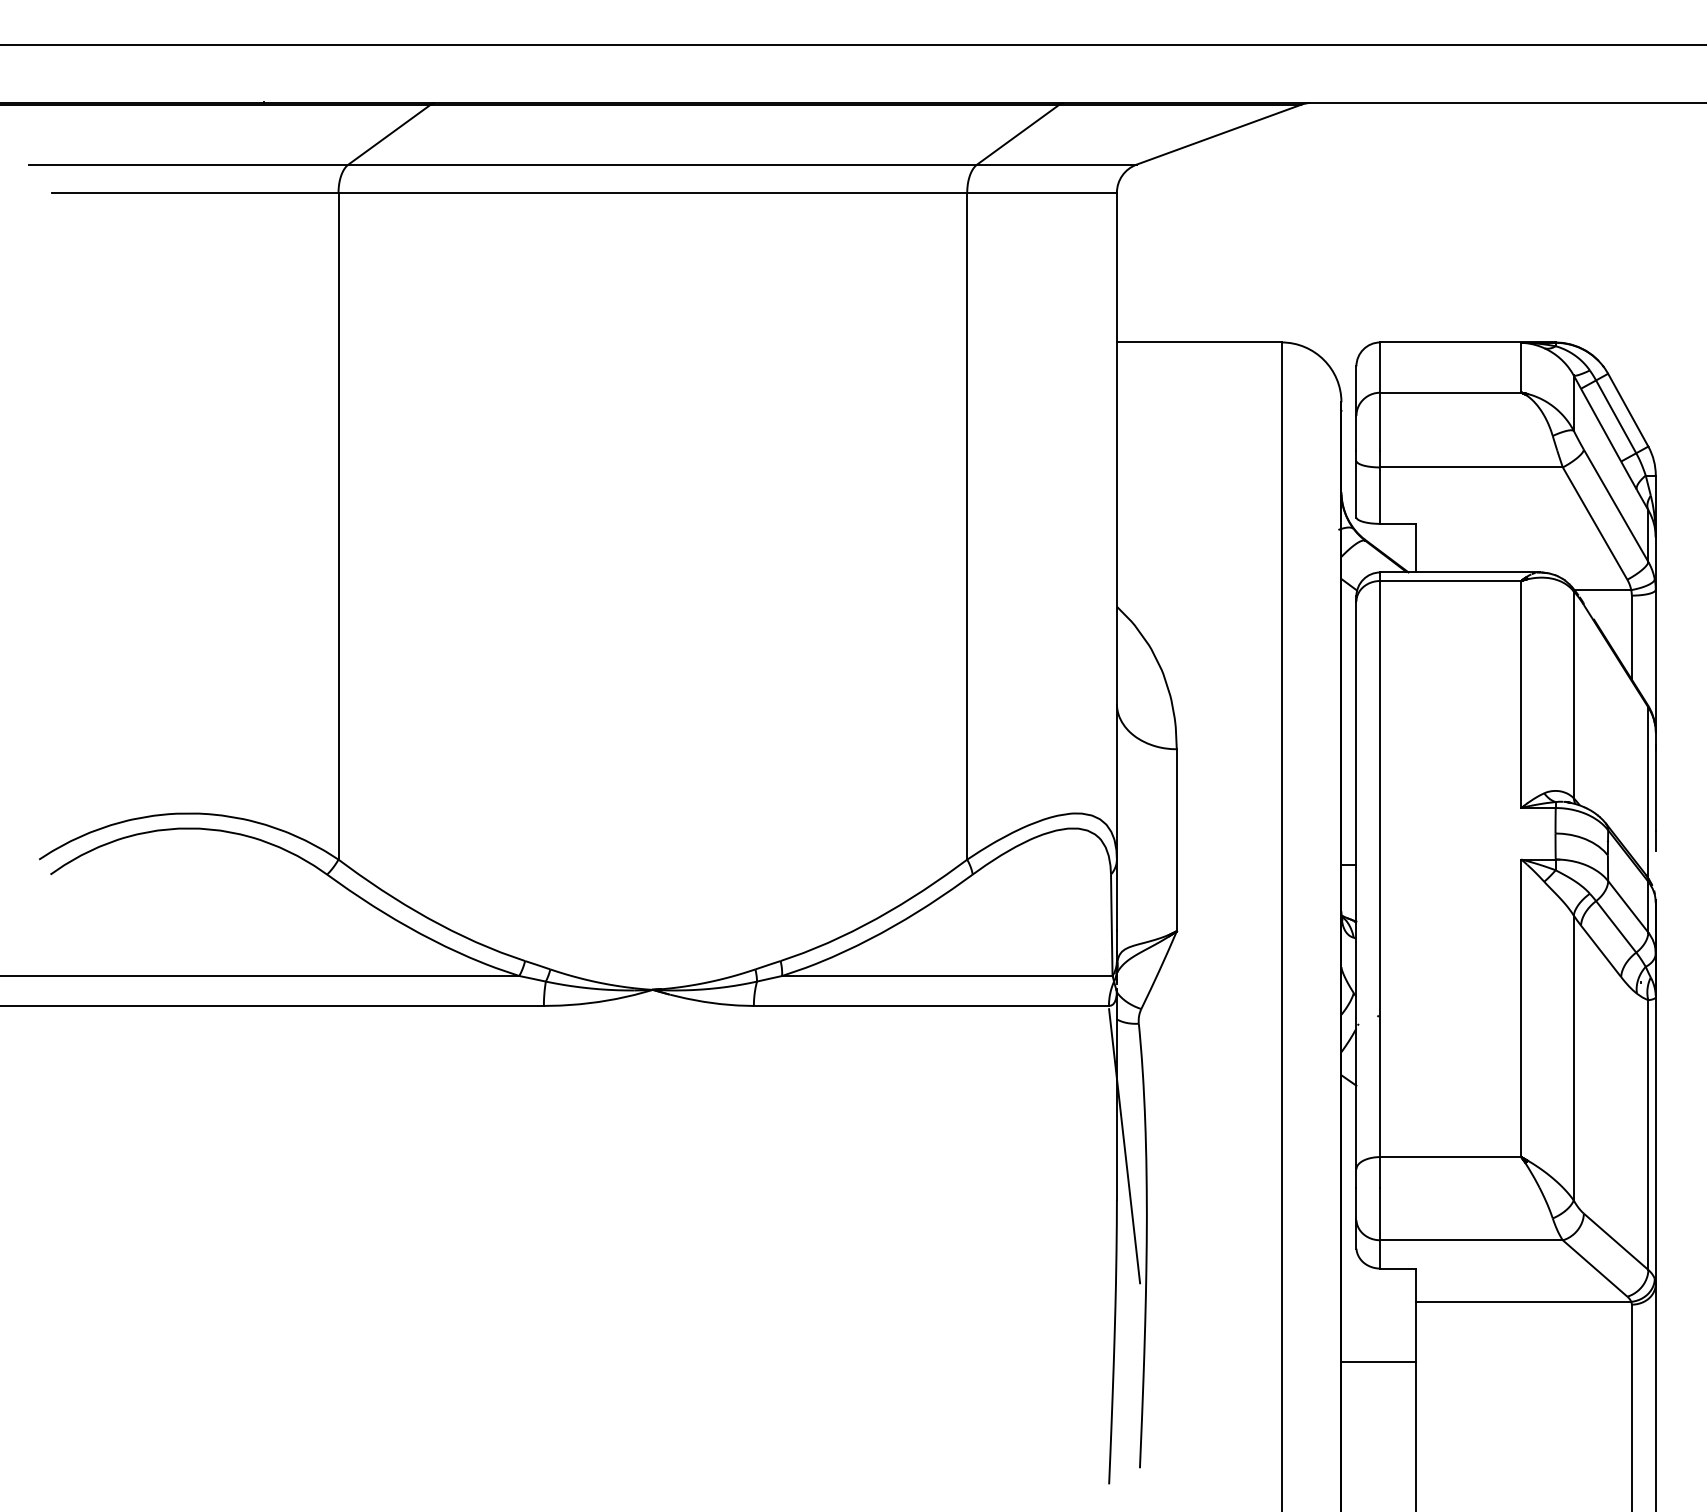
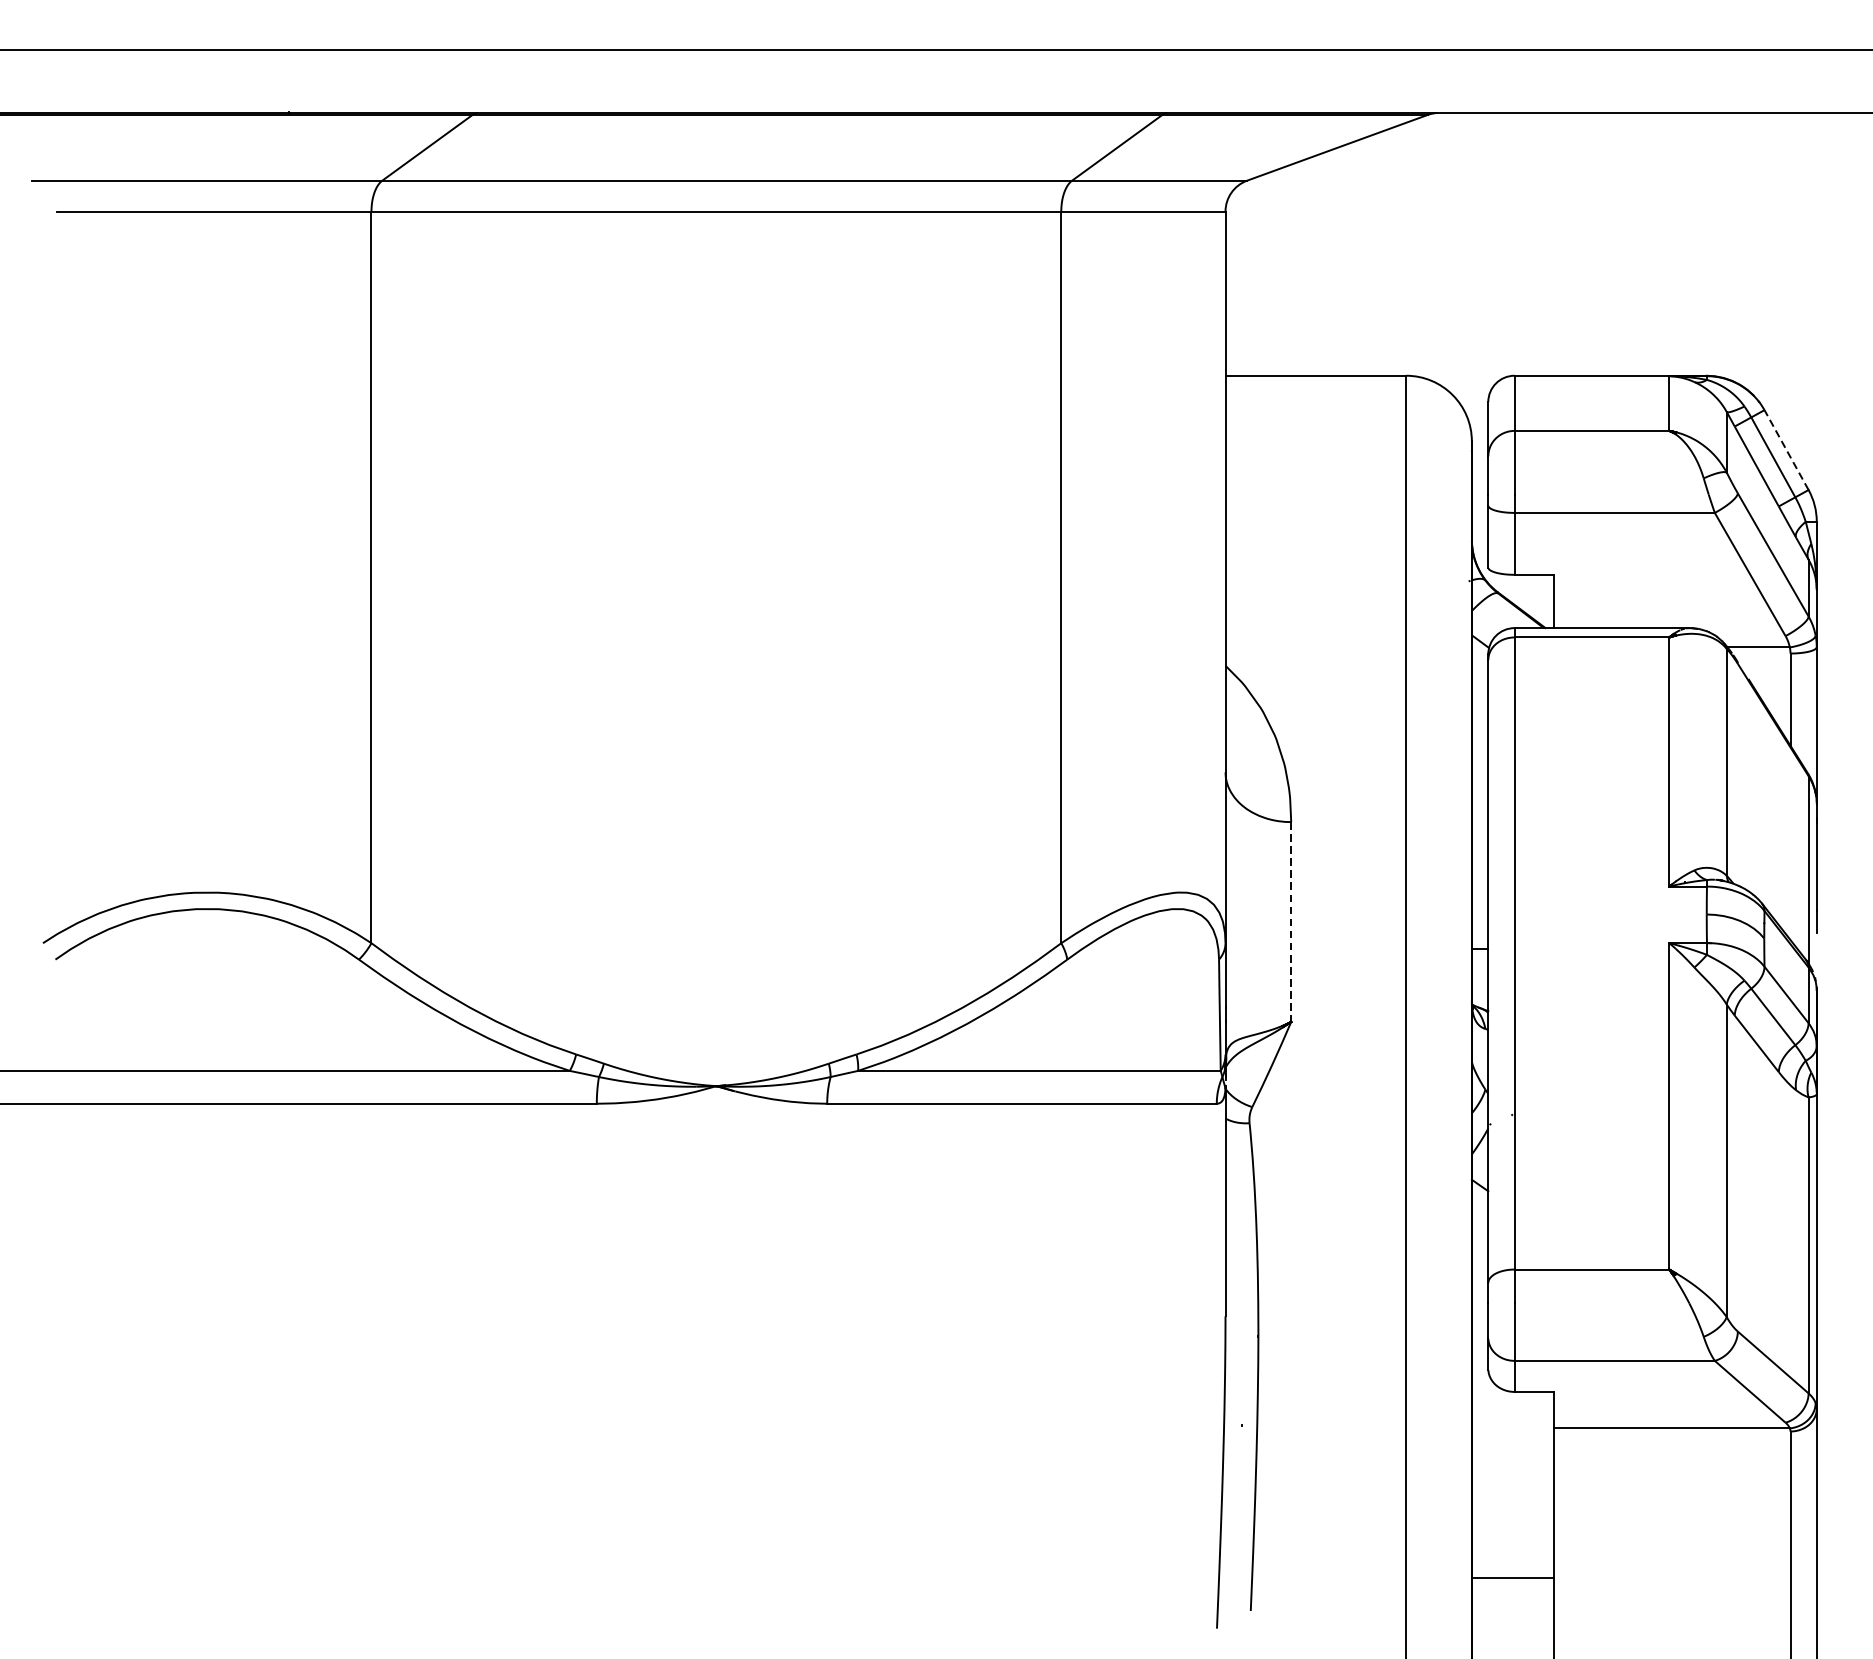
line: (1628, 410) -> (1786, 450), solid -> dashed
line: (1176, 840) -> (1290, 922), solid -> dashed
line: (1124, 1146) -> (1233, 1257), removed
line: (1378, 1361) -> (1512, 1578), moved

